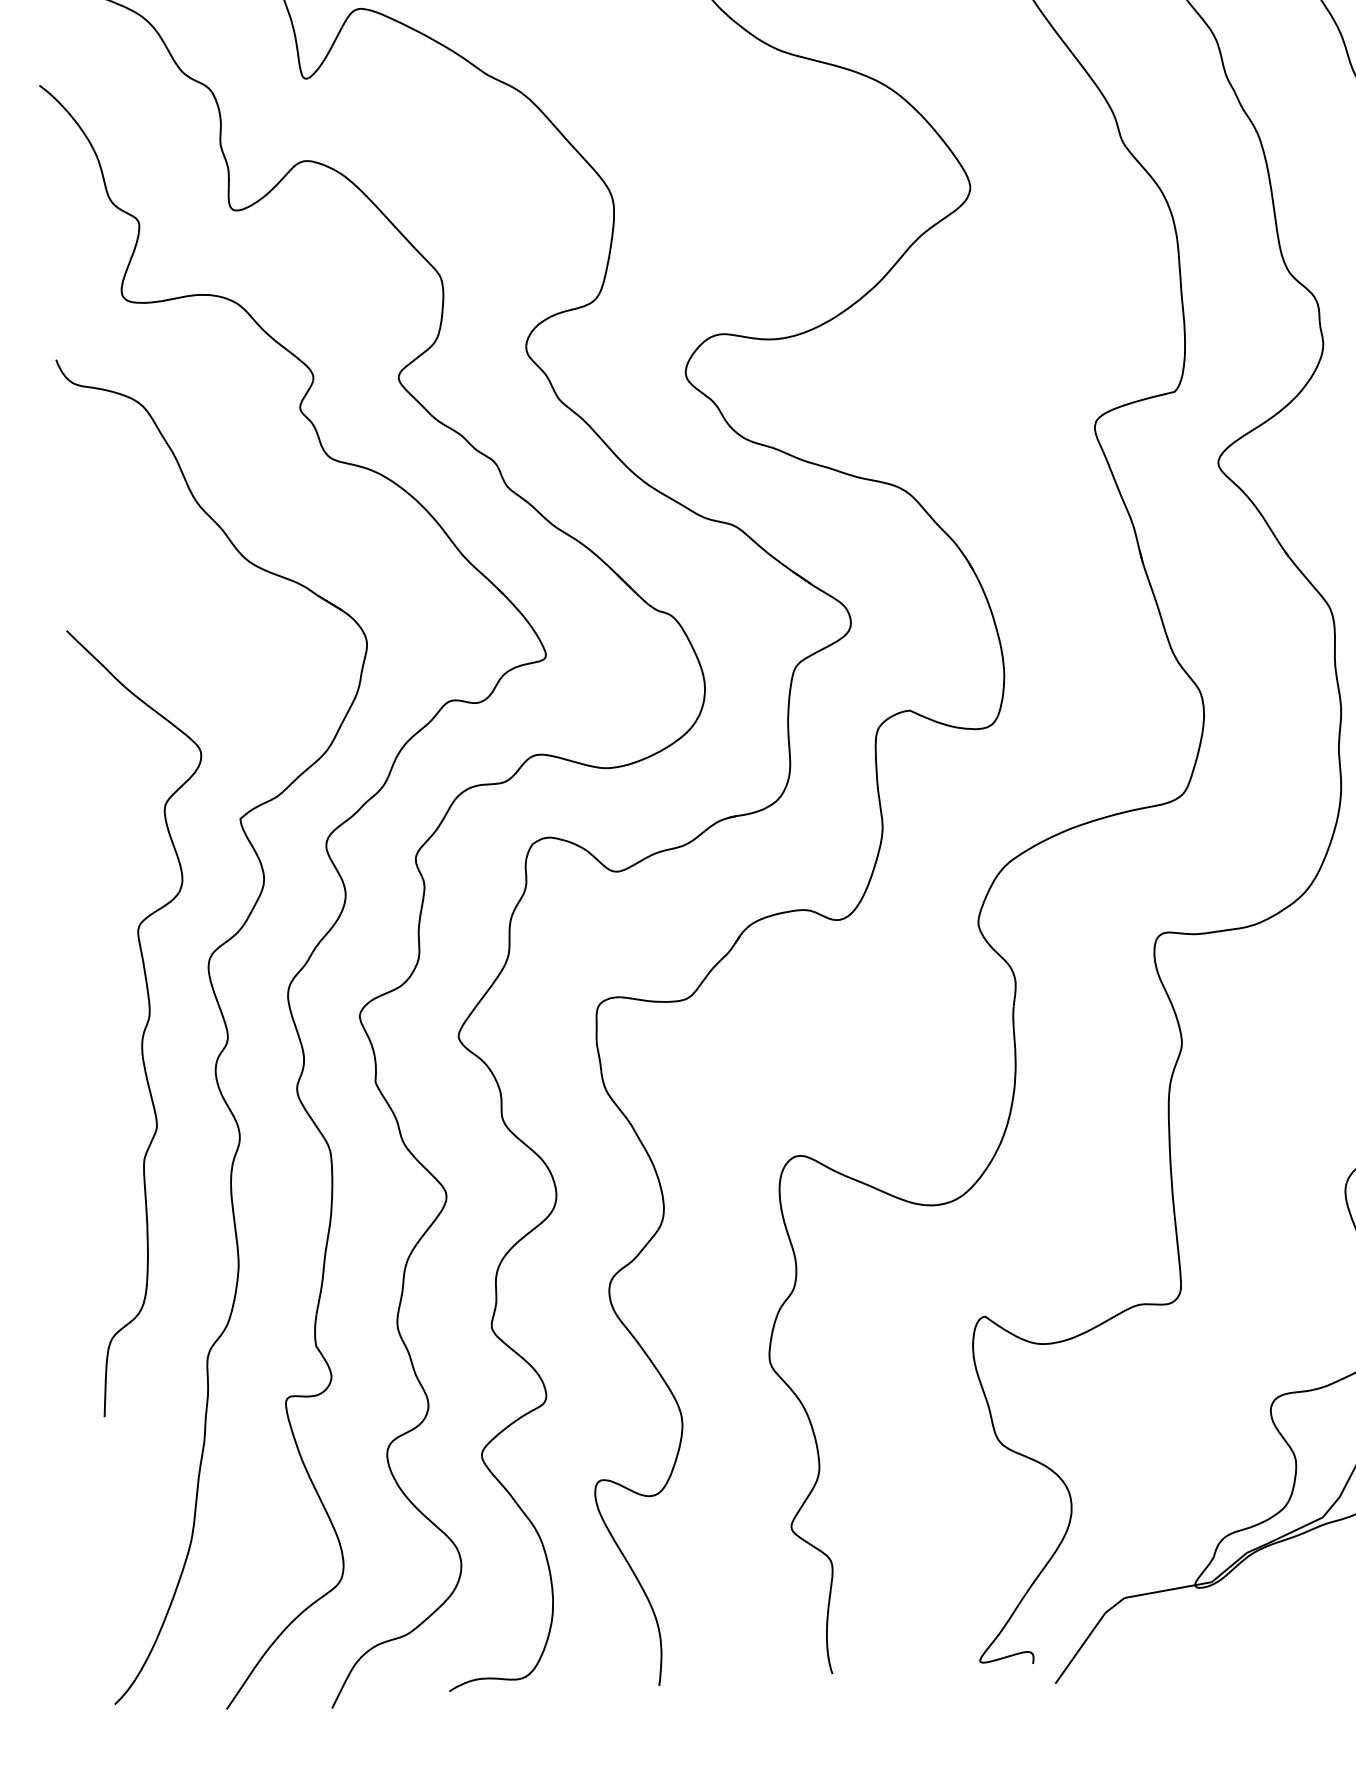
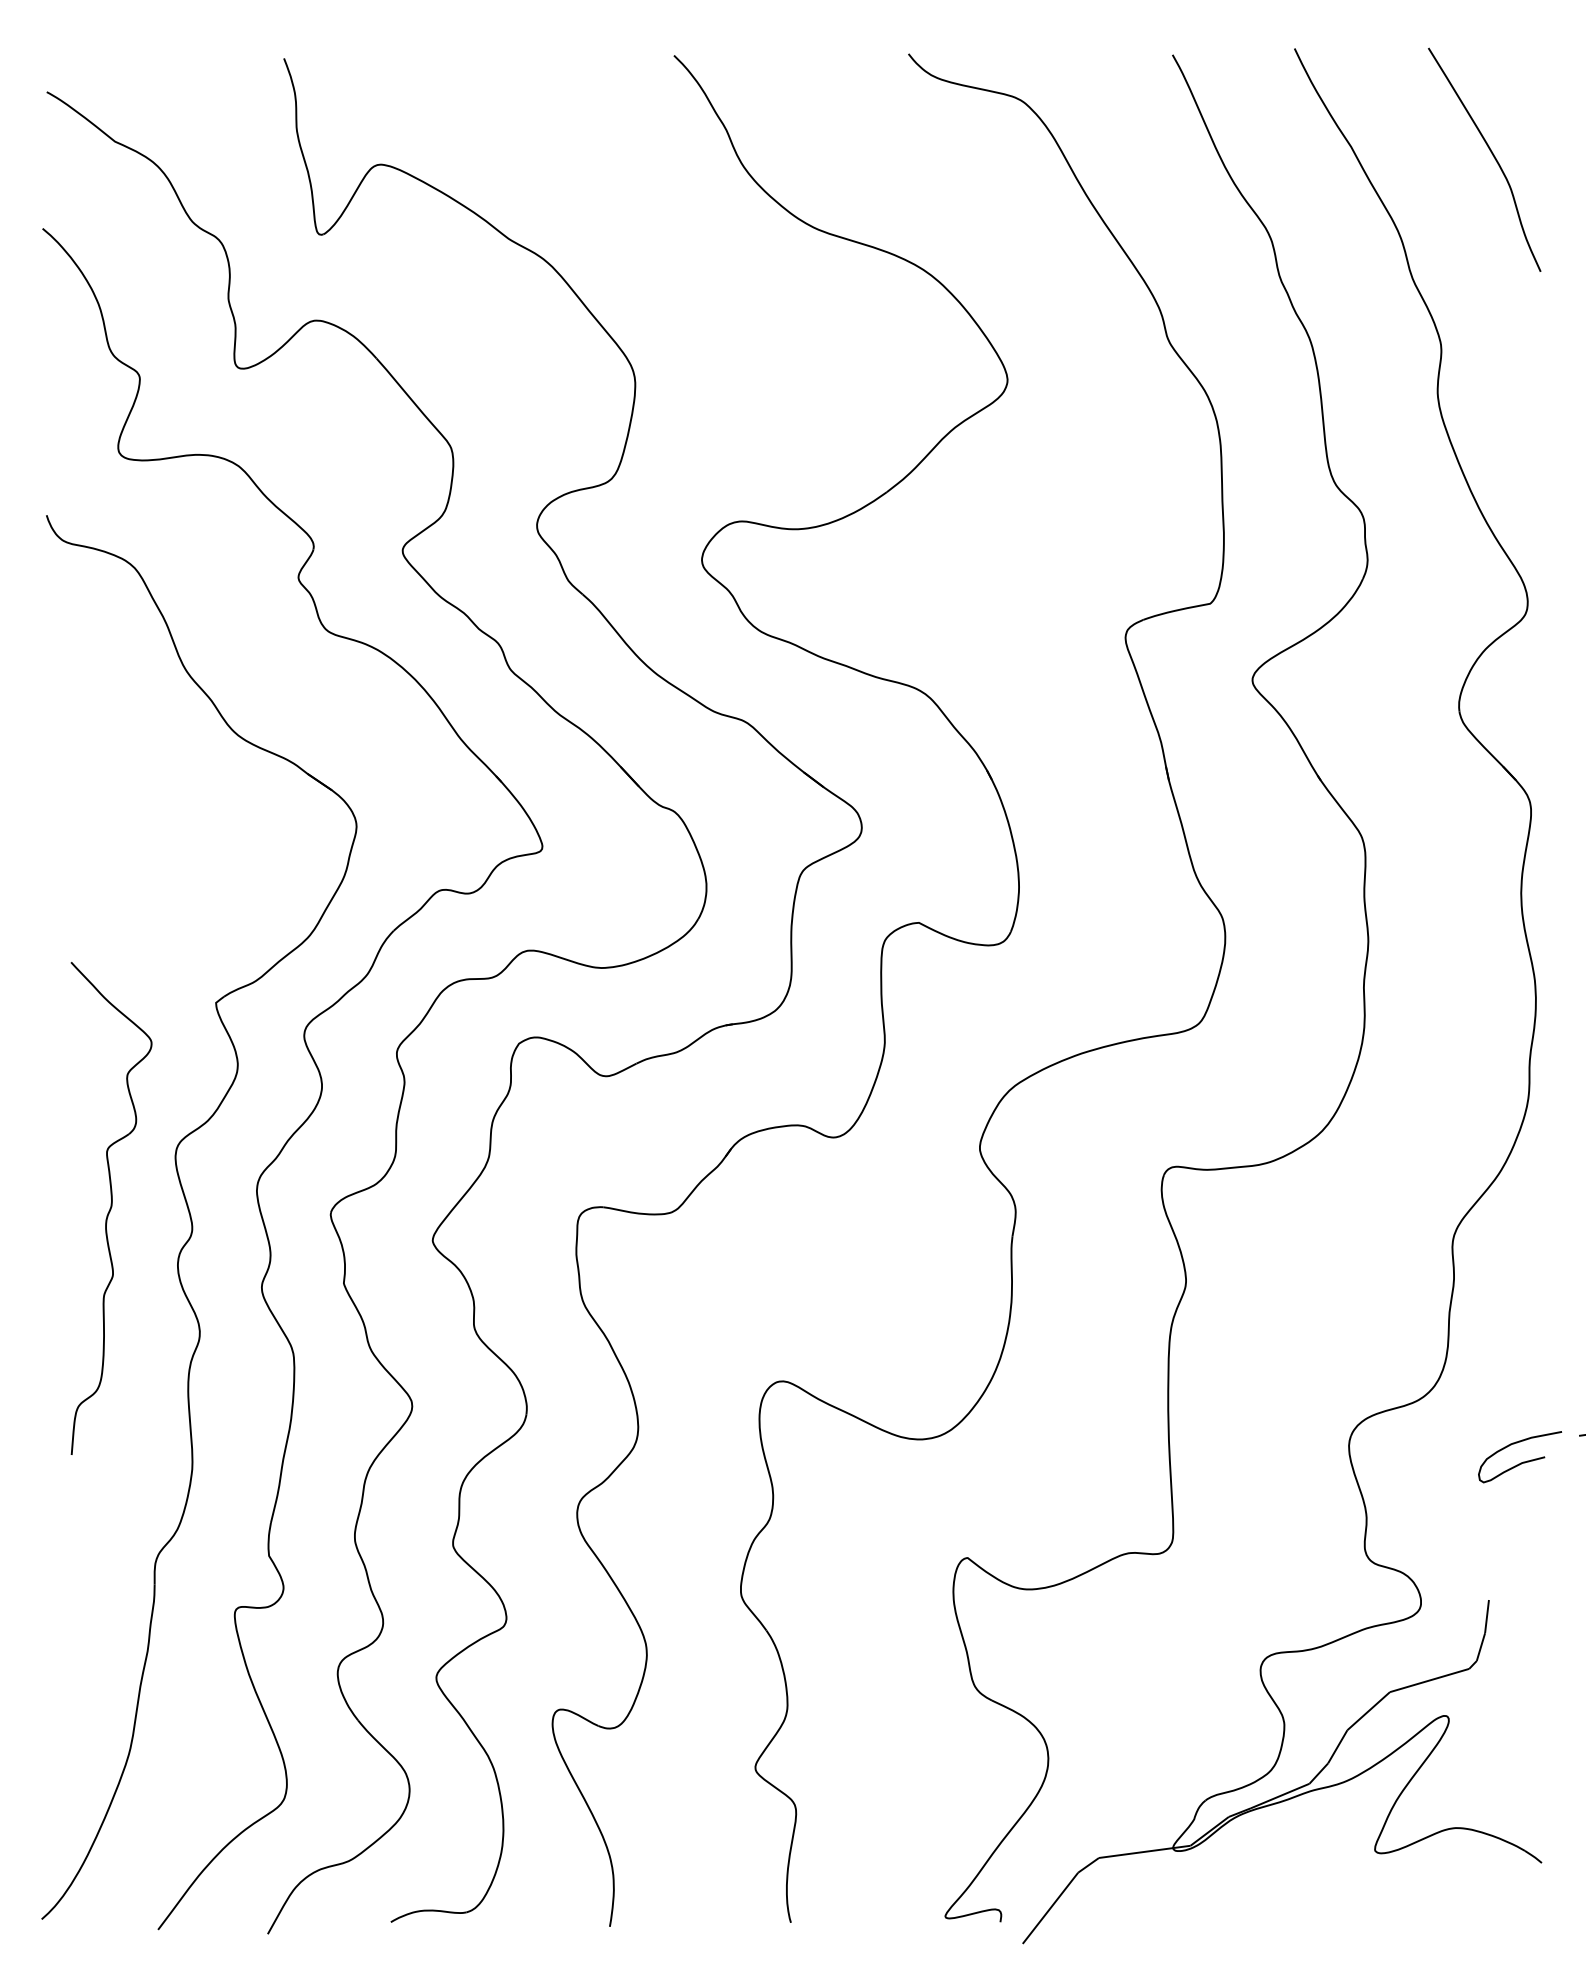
part: (149, 1020) -> (111, 1208), size x0.6

